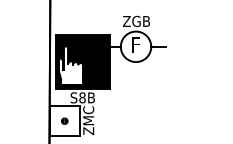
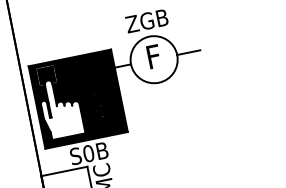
text: (82, 97) -> (88, 153), S8B -> S0B

